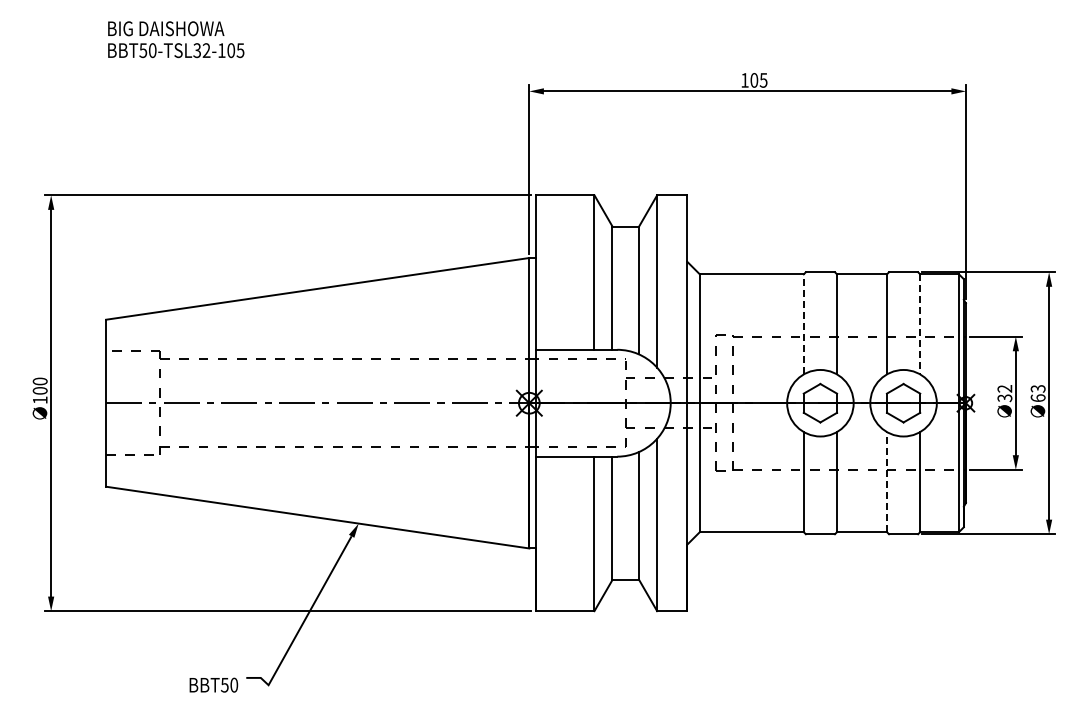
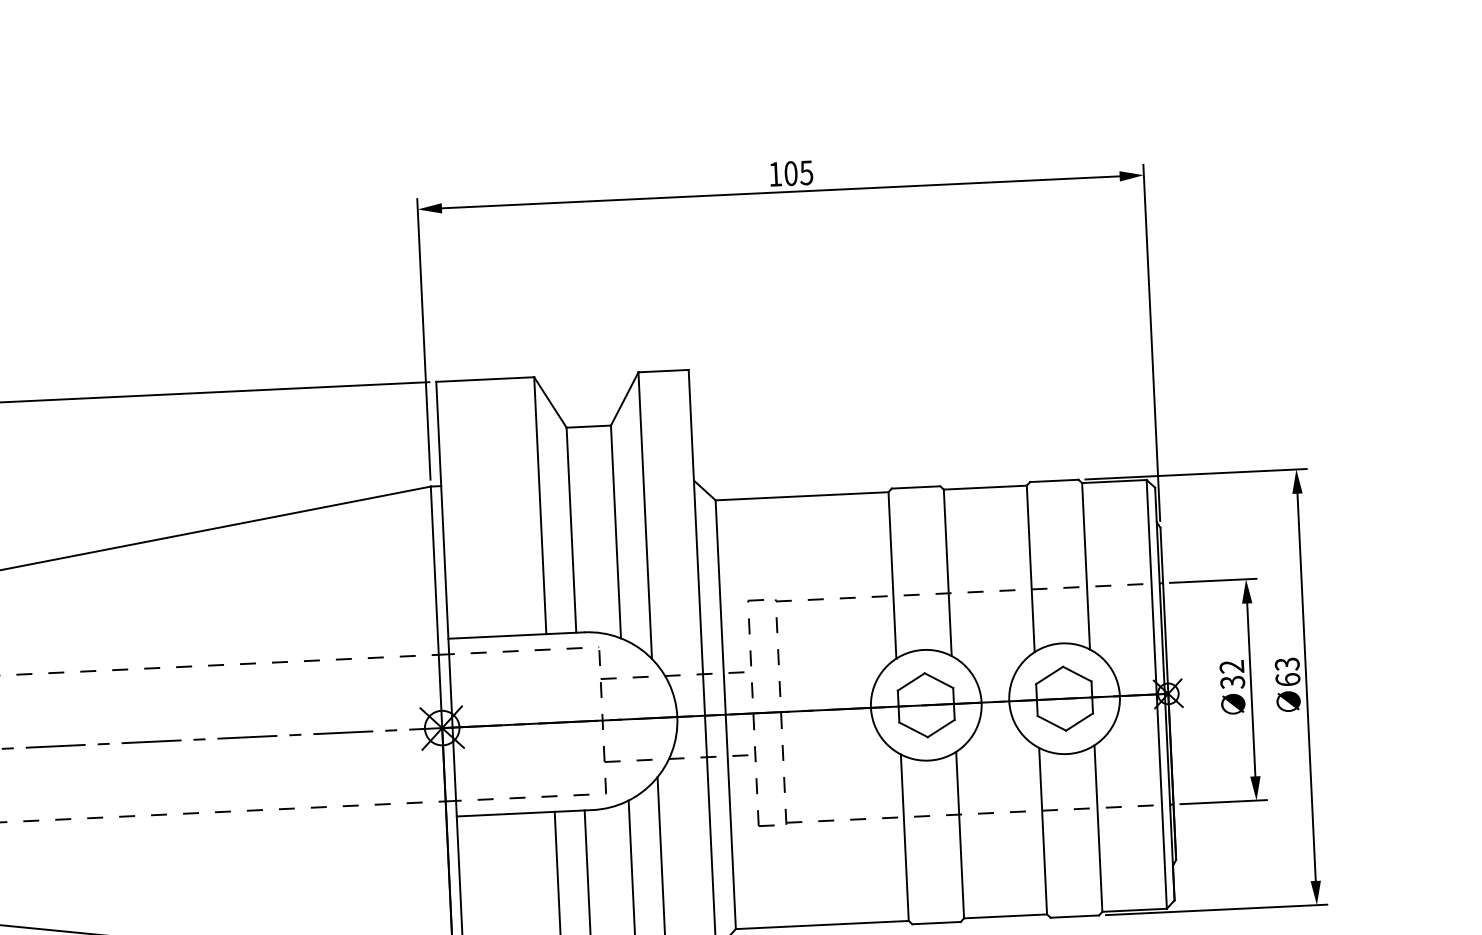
line: (803, 323) -> (891, 573), dashed -> solid
line: (920, 324) -> (1086, 566), dashed -> solid
line: (886, 481) -> (1042, 830), dashed -> solid

